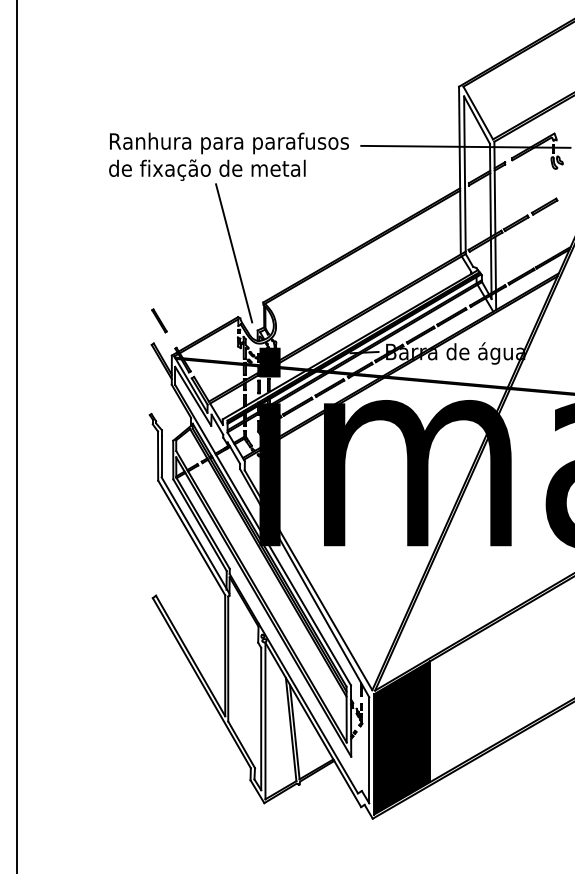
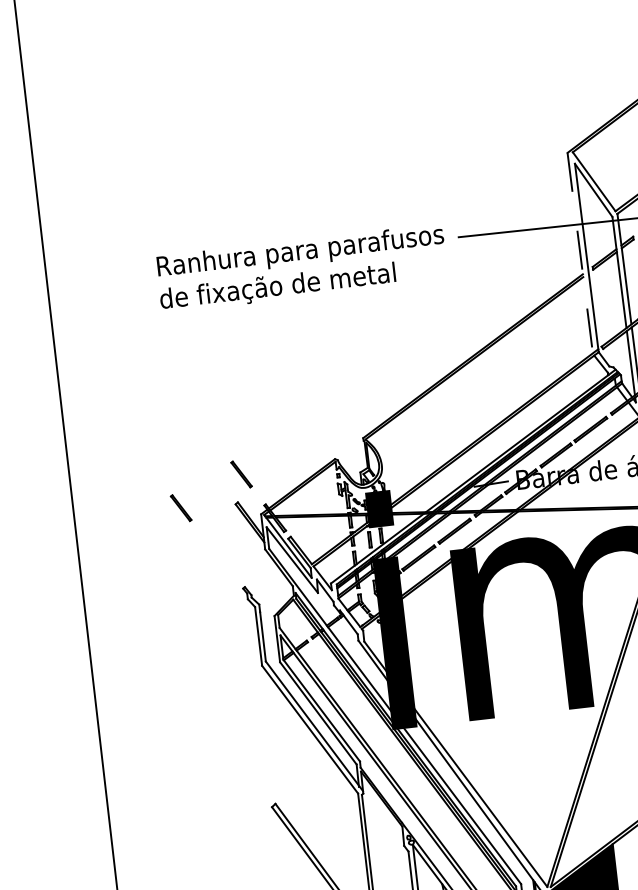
line: (459, 170) -> (579, 253), solid -> dashed
line: (234, 253) -> (321, 383), removed
line: (106, 342) -> (181, 507), added

